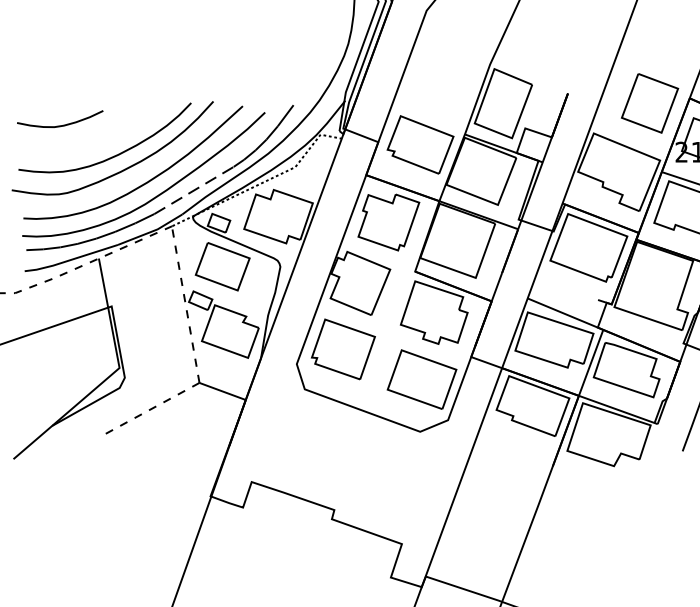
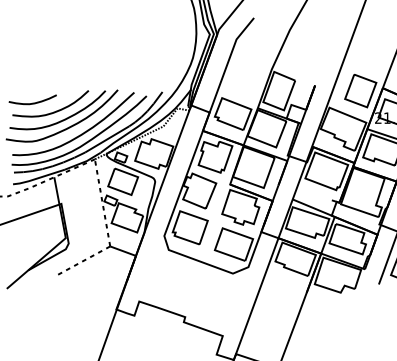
curve: (97, 140) -> (53, 111), added
line: (194, 190) -> (107, 139), dashed -> solid

